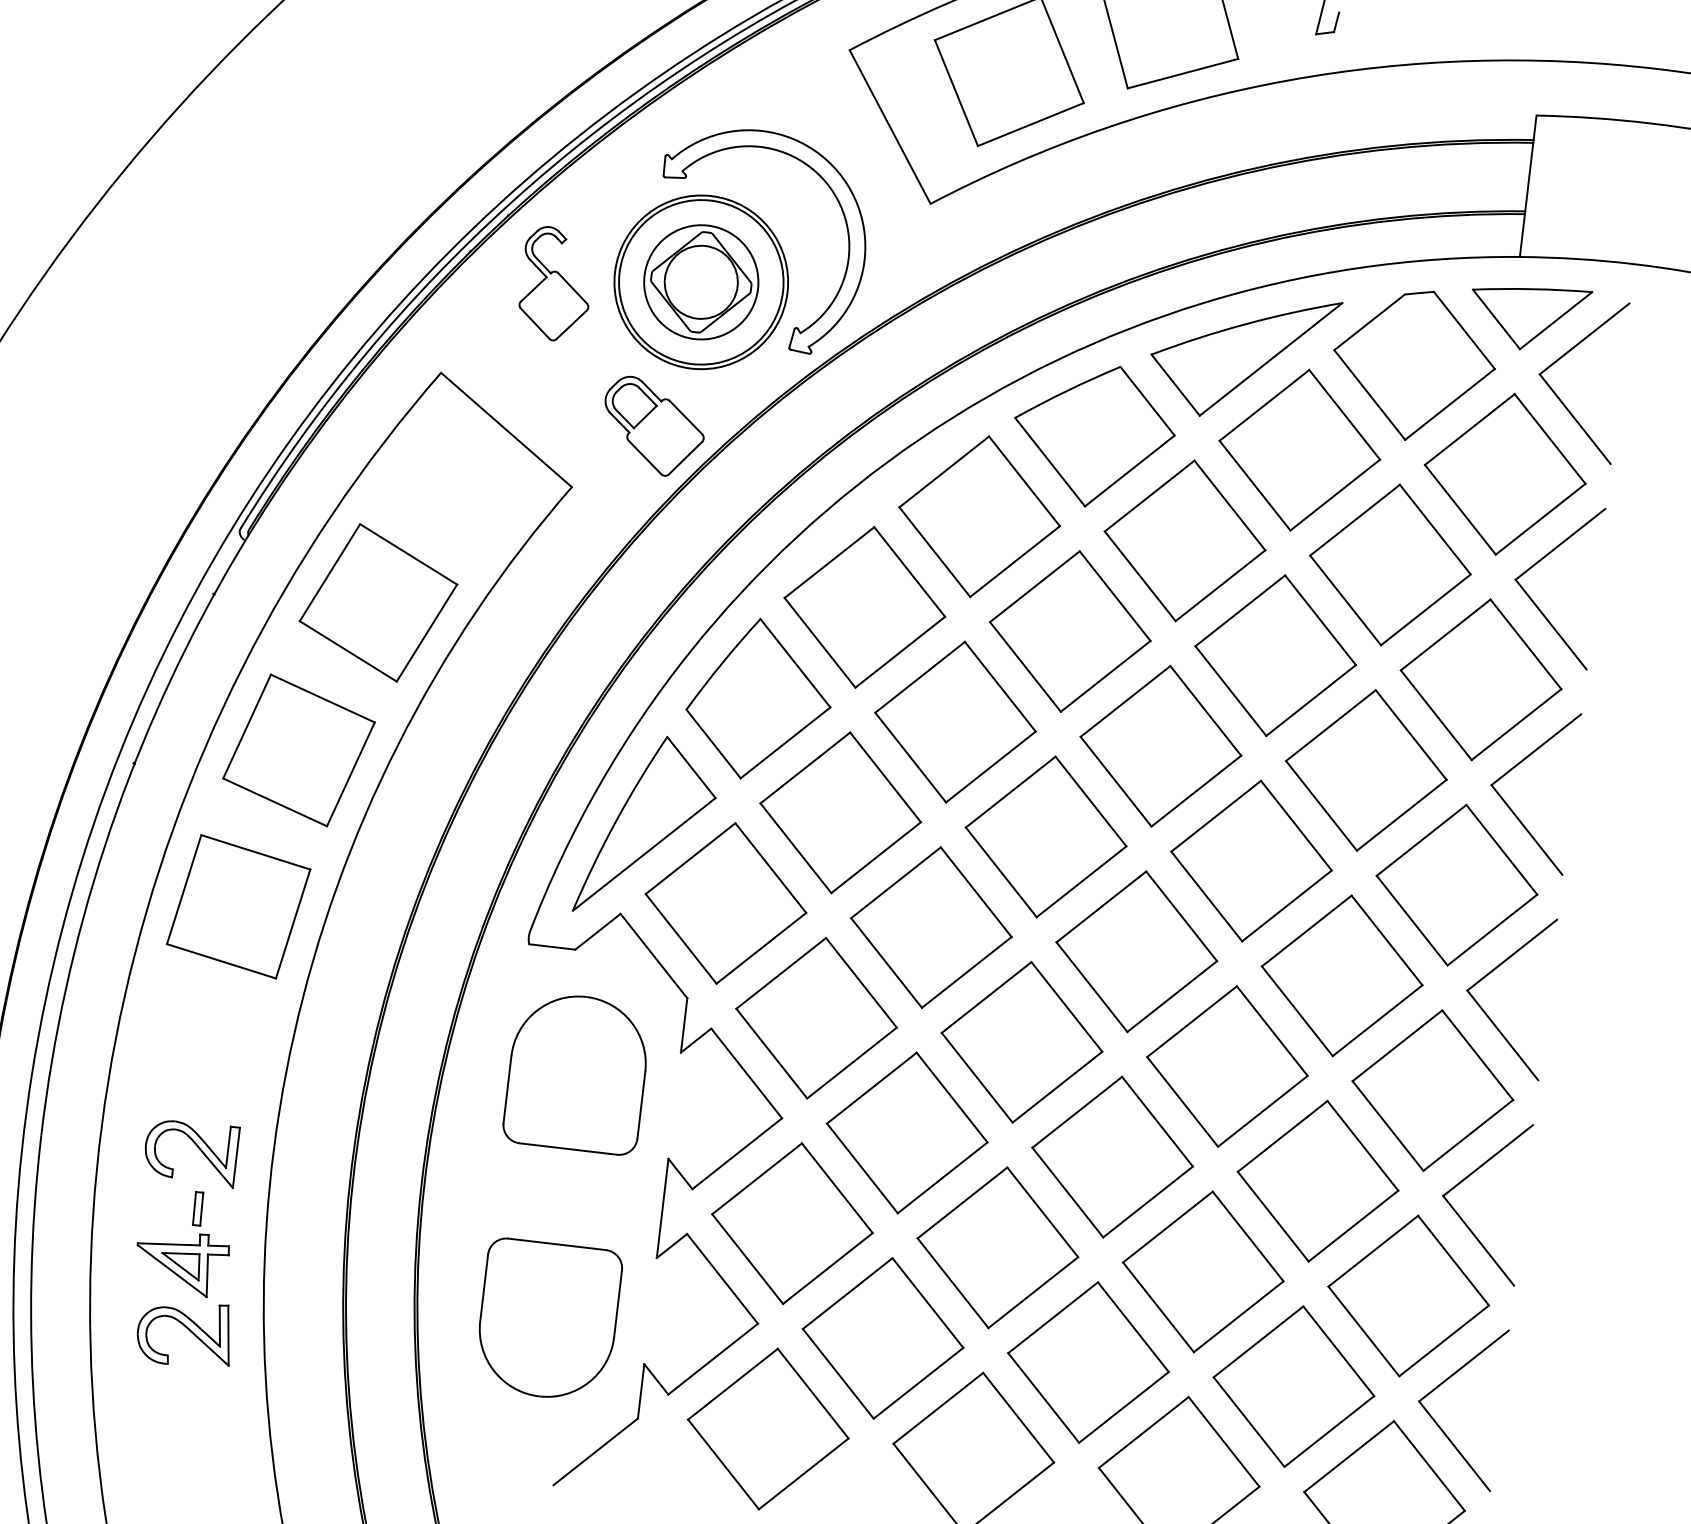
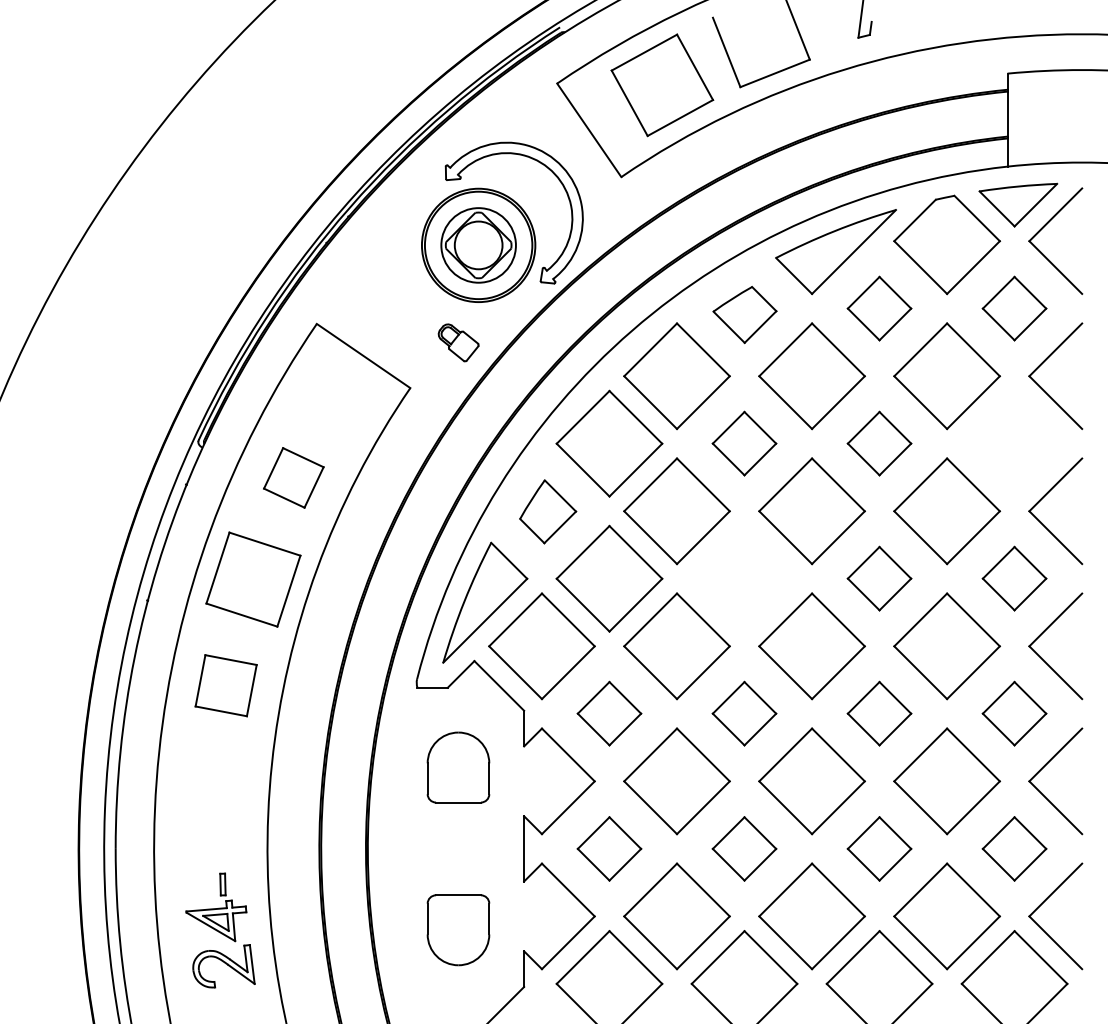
part: (555, 283) -> (384, 257), removed
part: (653, 426) -> (458, 342), size x0.6
part: (1093, 434) -> (744, 314), size x0.6
part: (1299, 449) -> (879, 308), size x0.6
part: (1505, 474) -> (1014, 308), size x0.6
part: (378, 602) -> (293, 477), size x0.6
part: (1070, 631) -> (744, 443), size x0.6
part: (1275, 655) -> (879, 443), size x0.6
part: (1480, 679) -> (1014, 443), removed
part: (758, 699) -> (547, 511), size x0.6
part: (1046, 836) -> (744, 578), removed
part: (1251, 860) -> (879, 578), size x0.6
part: (1456, 884) -> (1014, 578), size x0.6
part: (237, 906) -> (225, 685), size x0.7
part: (816, 1017) -> (609, 713), size x0.6
part: (1022, 1041) -> (744, 713), size x0.6
part: (1227, 1065) -> (879, 713), size x0.6
part: (577, 1072) -> (458, 767), size x0.7
part: (1432, 1090) -> (1014, 713), size x0.6
part: (190, 1152) -> (213, 848), removed
part: (792, 1223) -> (609, 848), size x0.6
part: (997, 1247) -> (744, 848), size x0.6
part: (1203, 1271) -> (879, 848), size x0.6
part: (1408, 1295) -> (1014, 848), size x0.6
part: (548, 1320) -> (458, 930), size x0.7

